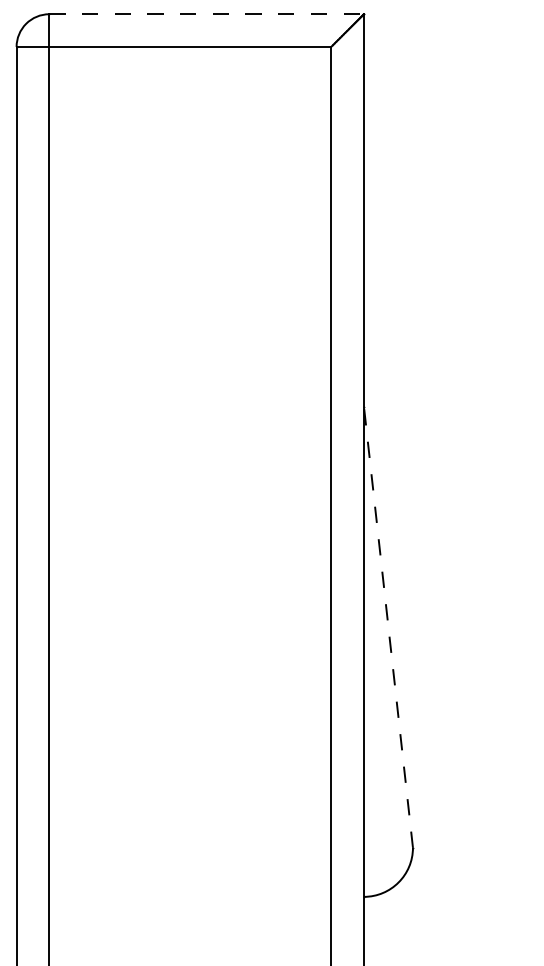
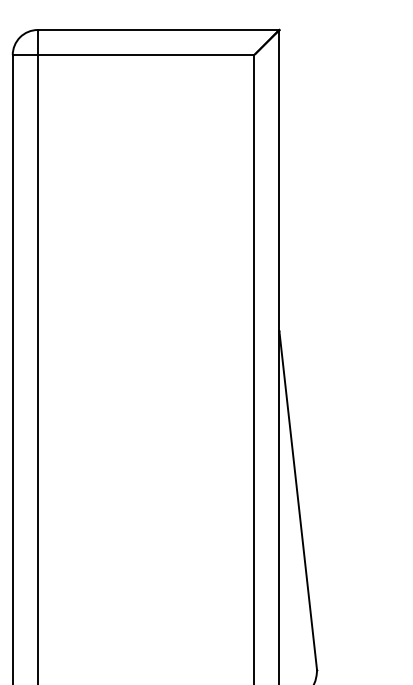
line: (207, 14) -> (159, 30), dashed -> solid
line: (388, 626) -> (298, 499), dashed -> solid

